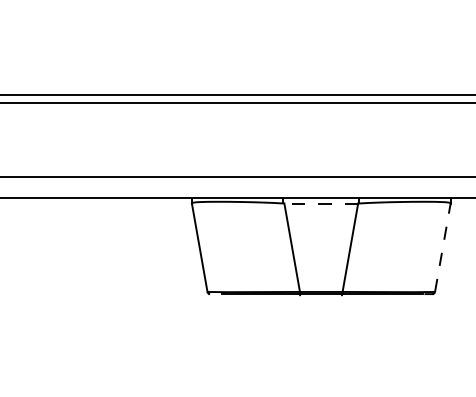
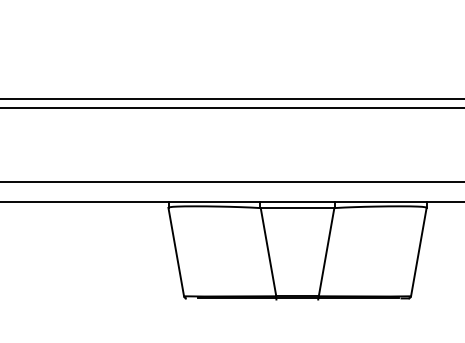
line: (321, 203) -> (297, 208), dashed -> solid
line: (442, 247) -> (418, 251), dashed -> solid

